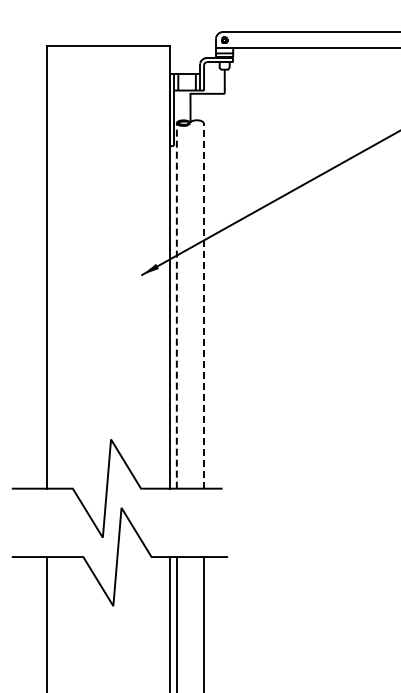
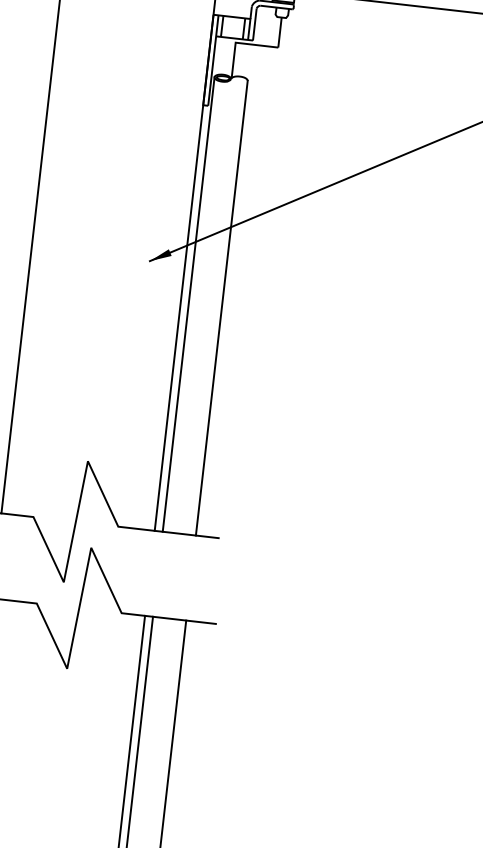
line: (176, 305) -> (188, 303), dashed -> solid
line: (203, 305) -> (221, 307), dashed -> solid

